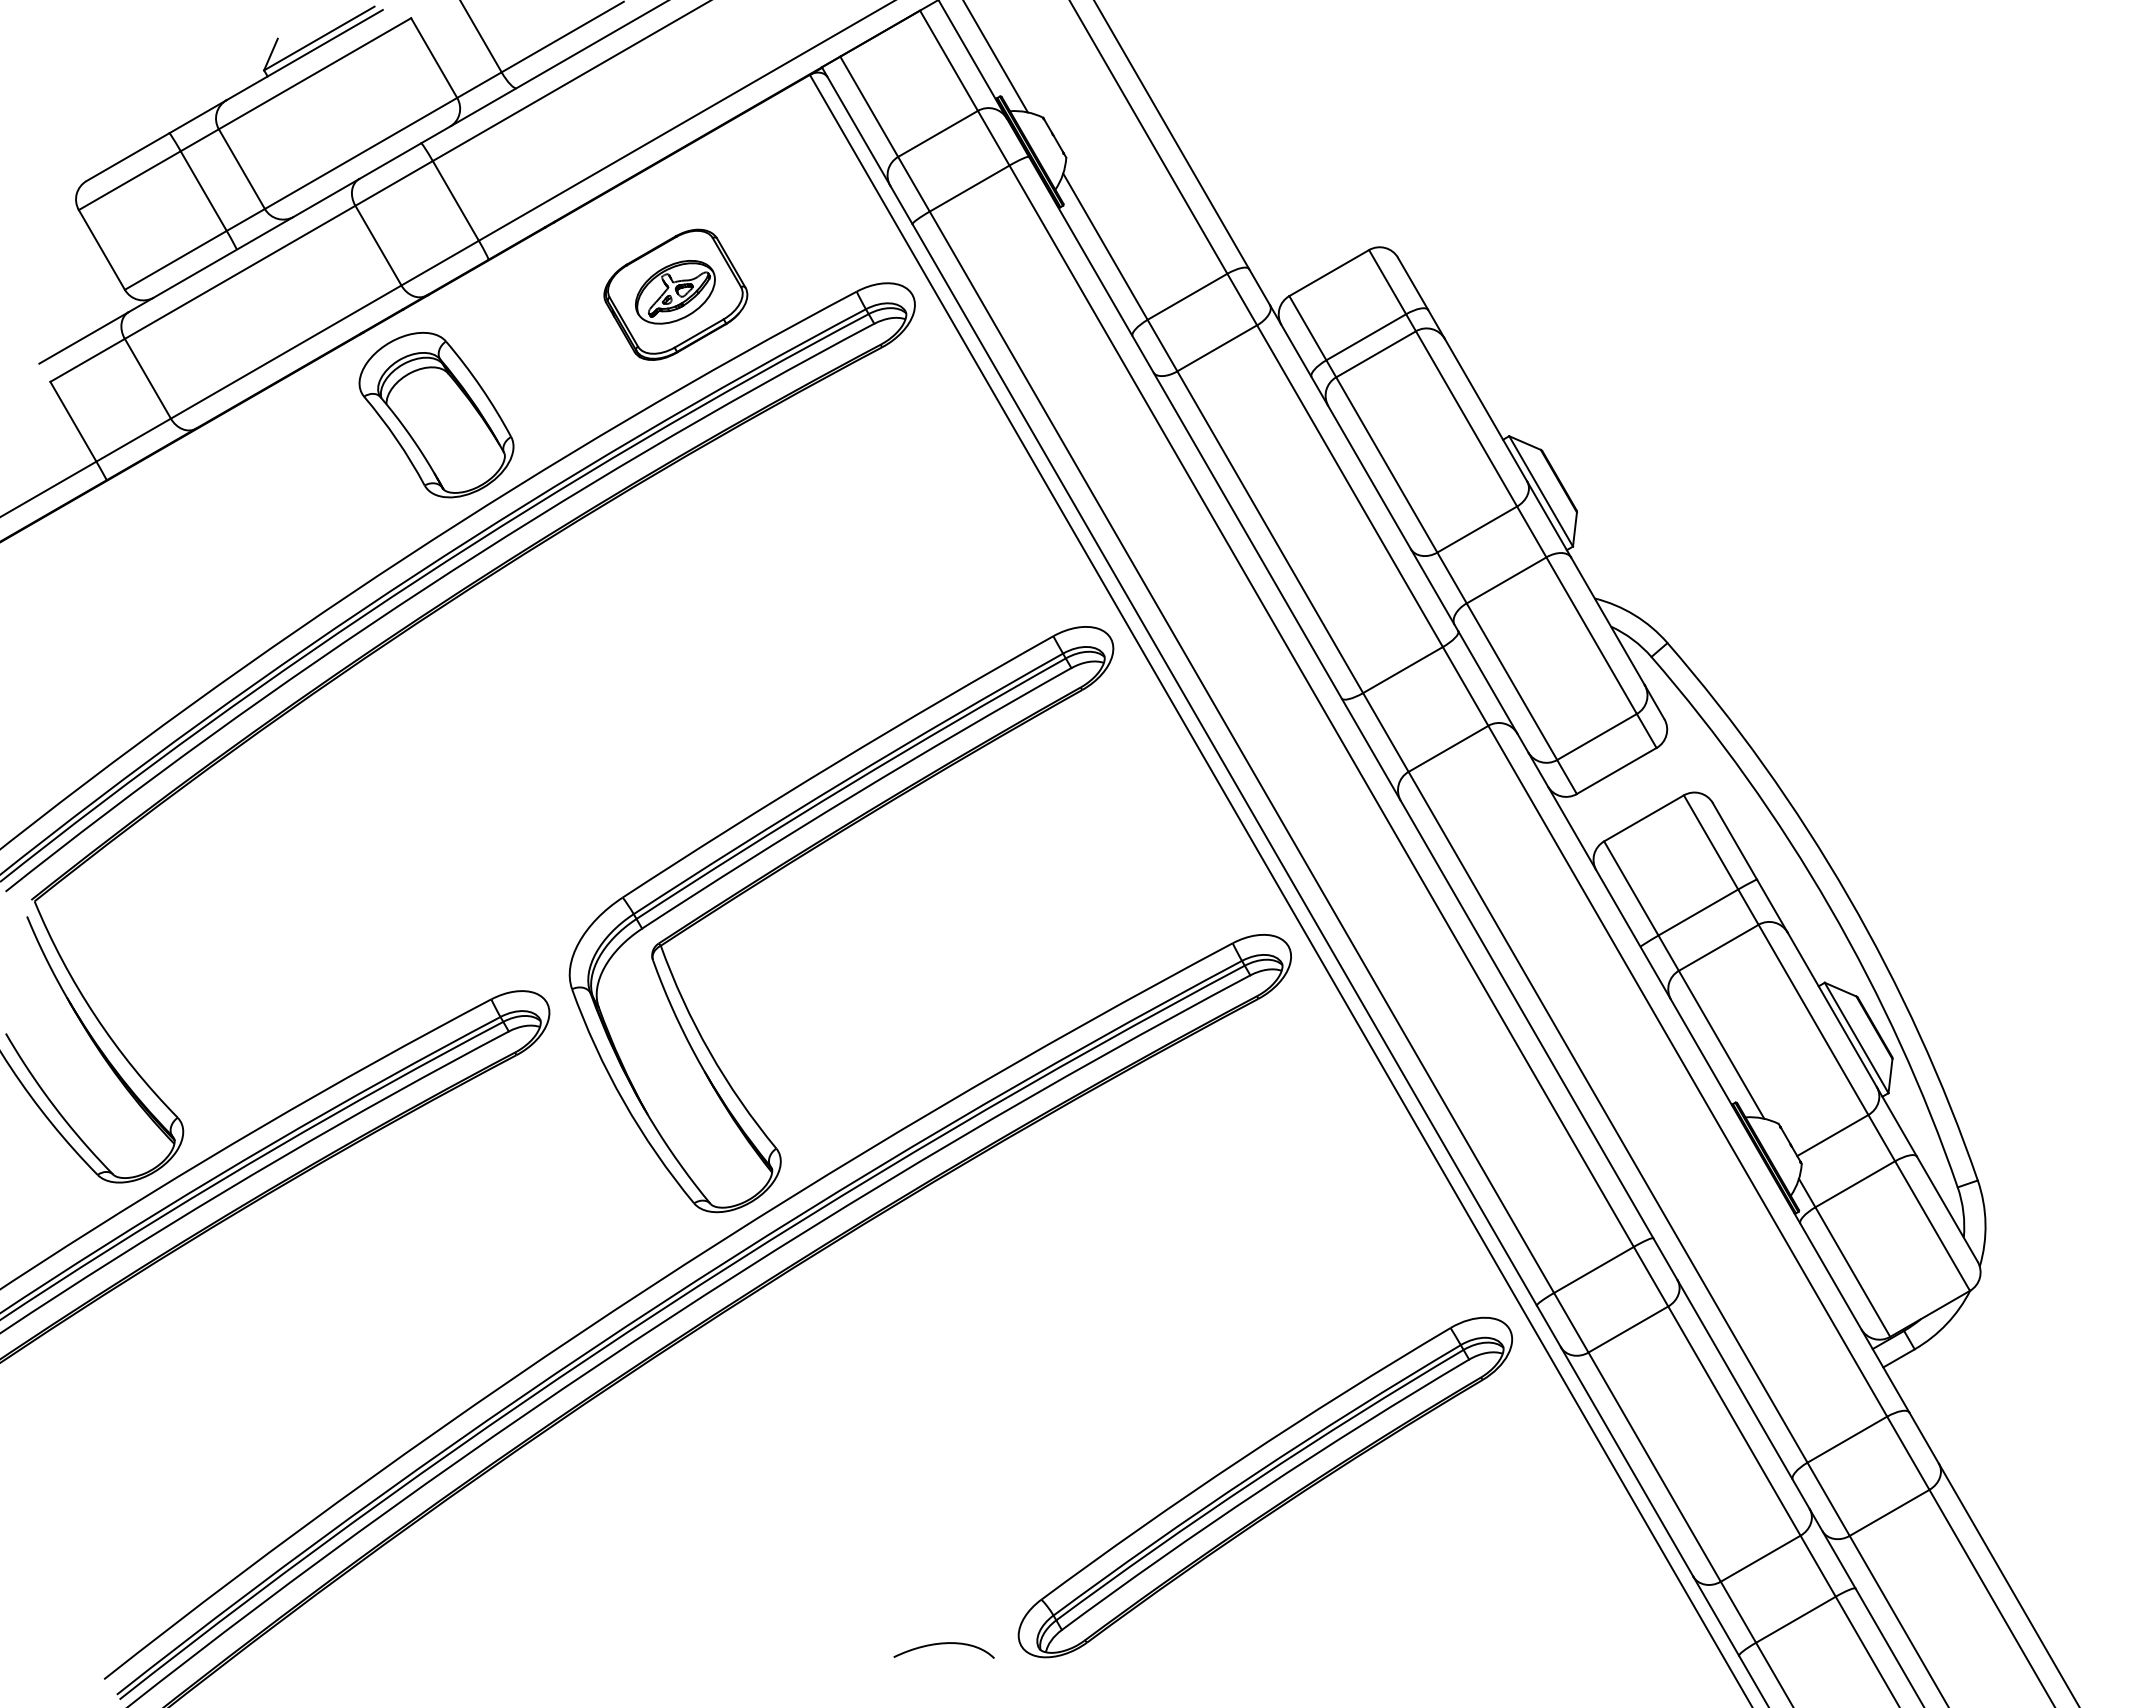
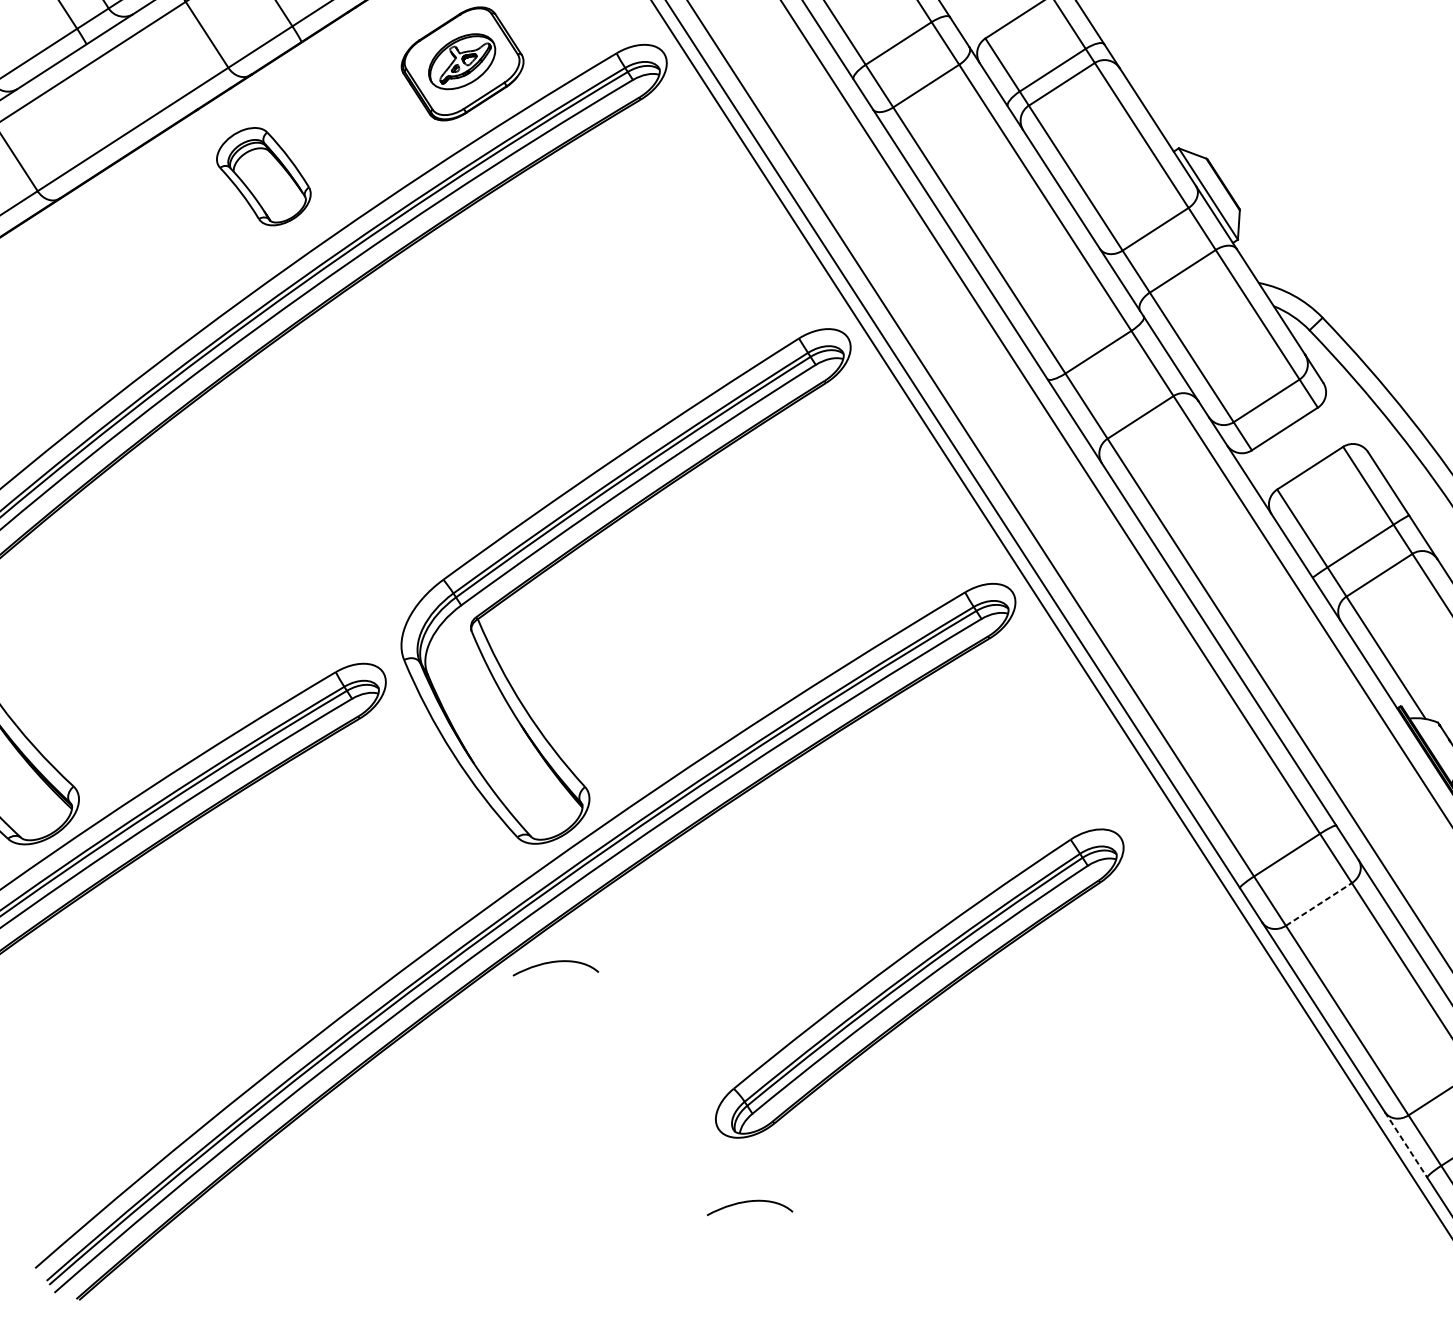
part: (436, 414) -> (263, 176), size x0.7
line: (1628, 1329) -> (1319, 904), solid -> dashed
curve: (730, 1352) -> (554, 962), added
part: (1265, 1487) -> (919, 983), moved
line: (1716, 1616) -> (1406, 1145), solid -> dashed

